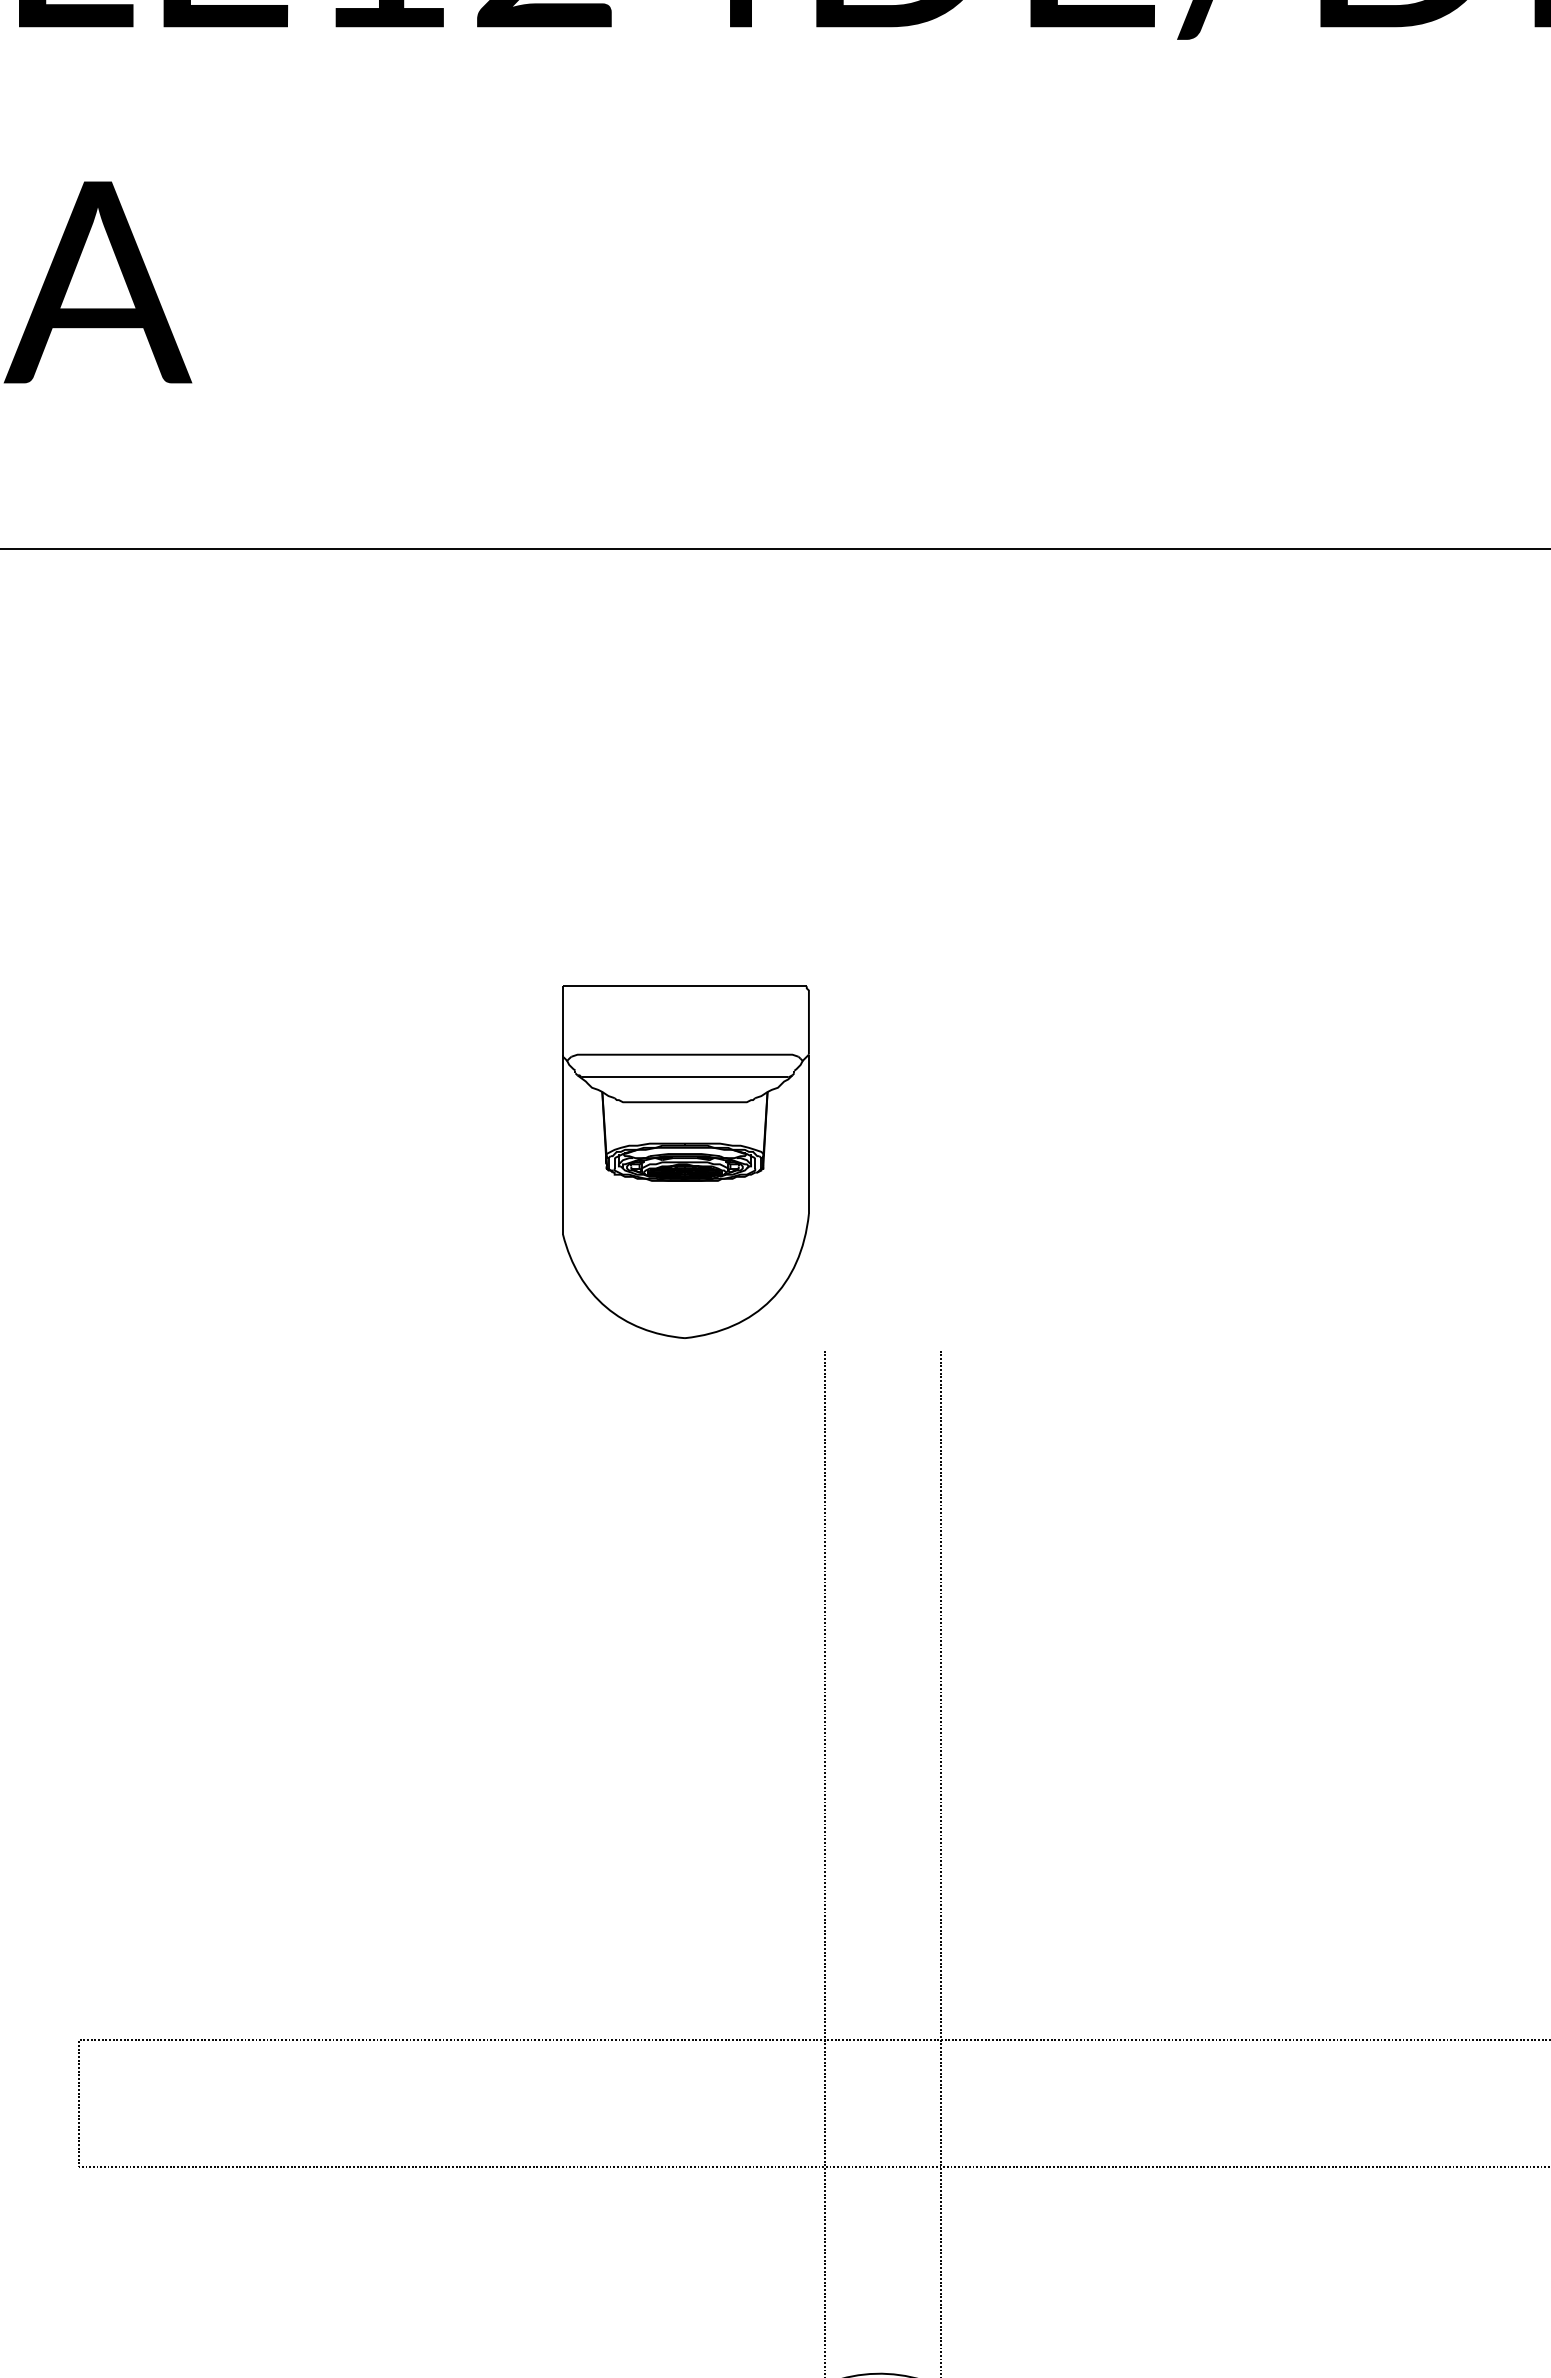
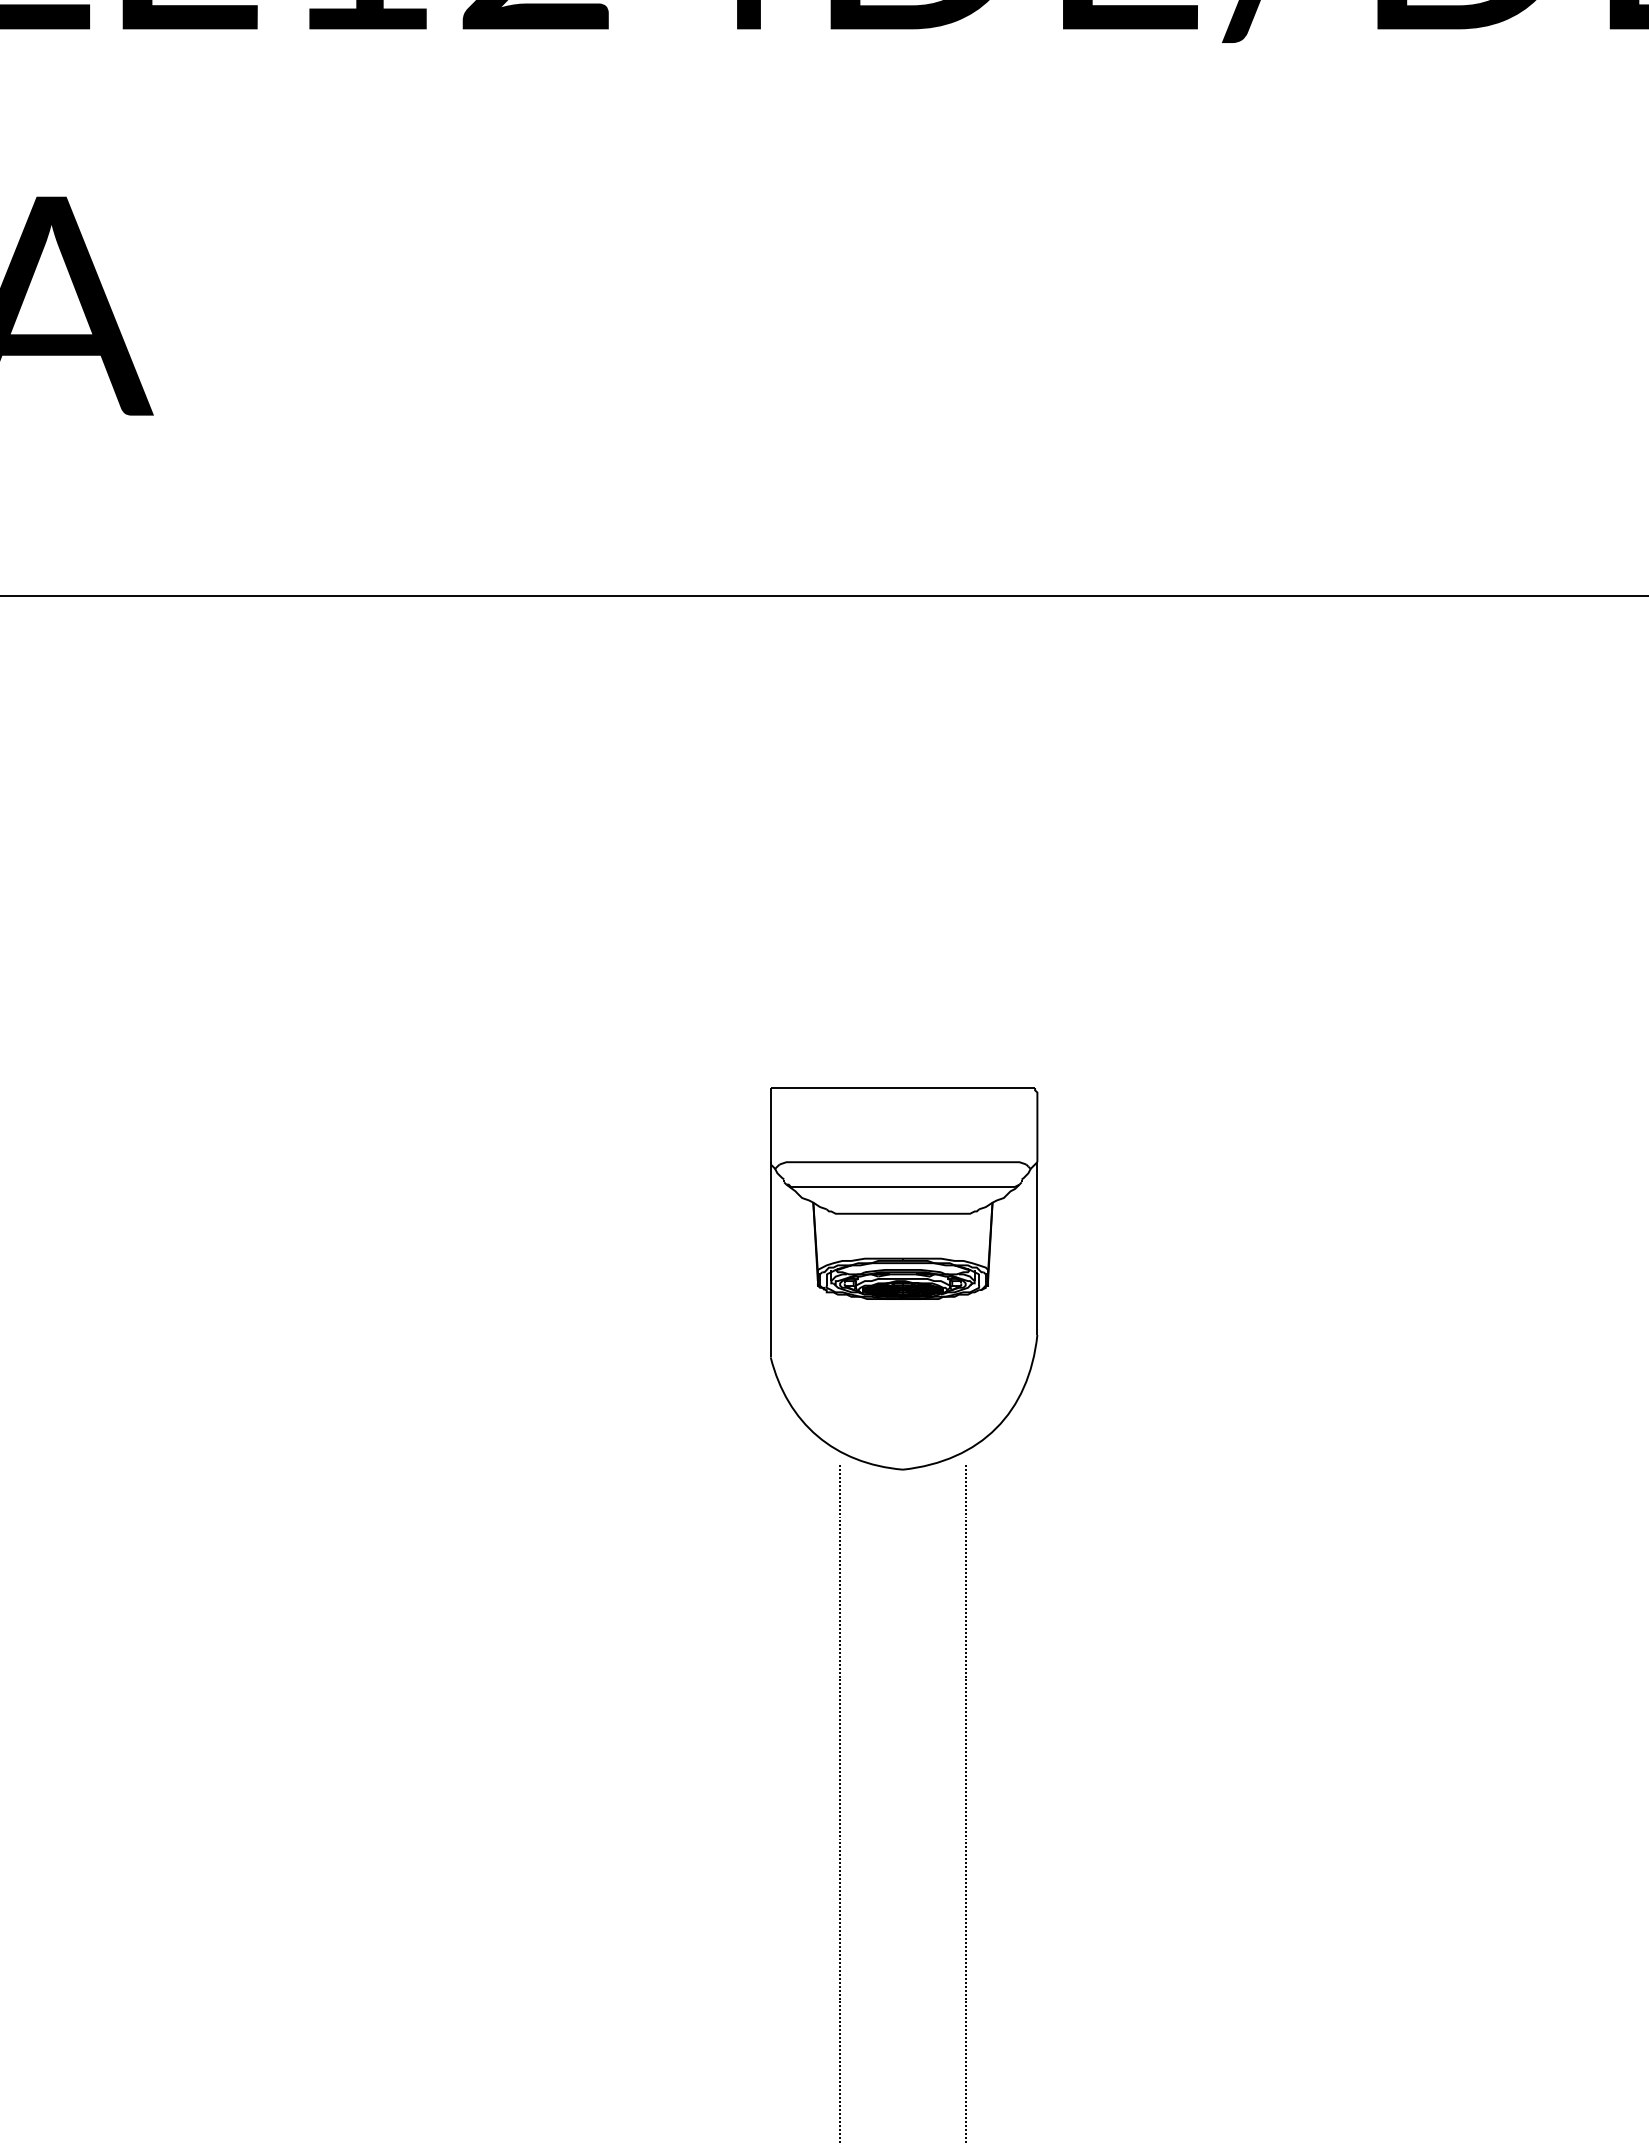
part: (685, 1161) -> (903, 1278), moved

